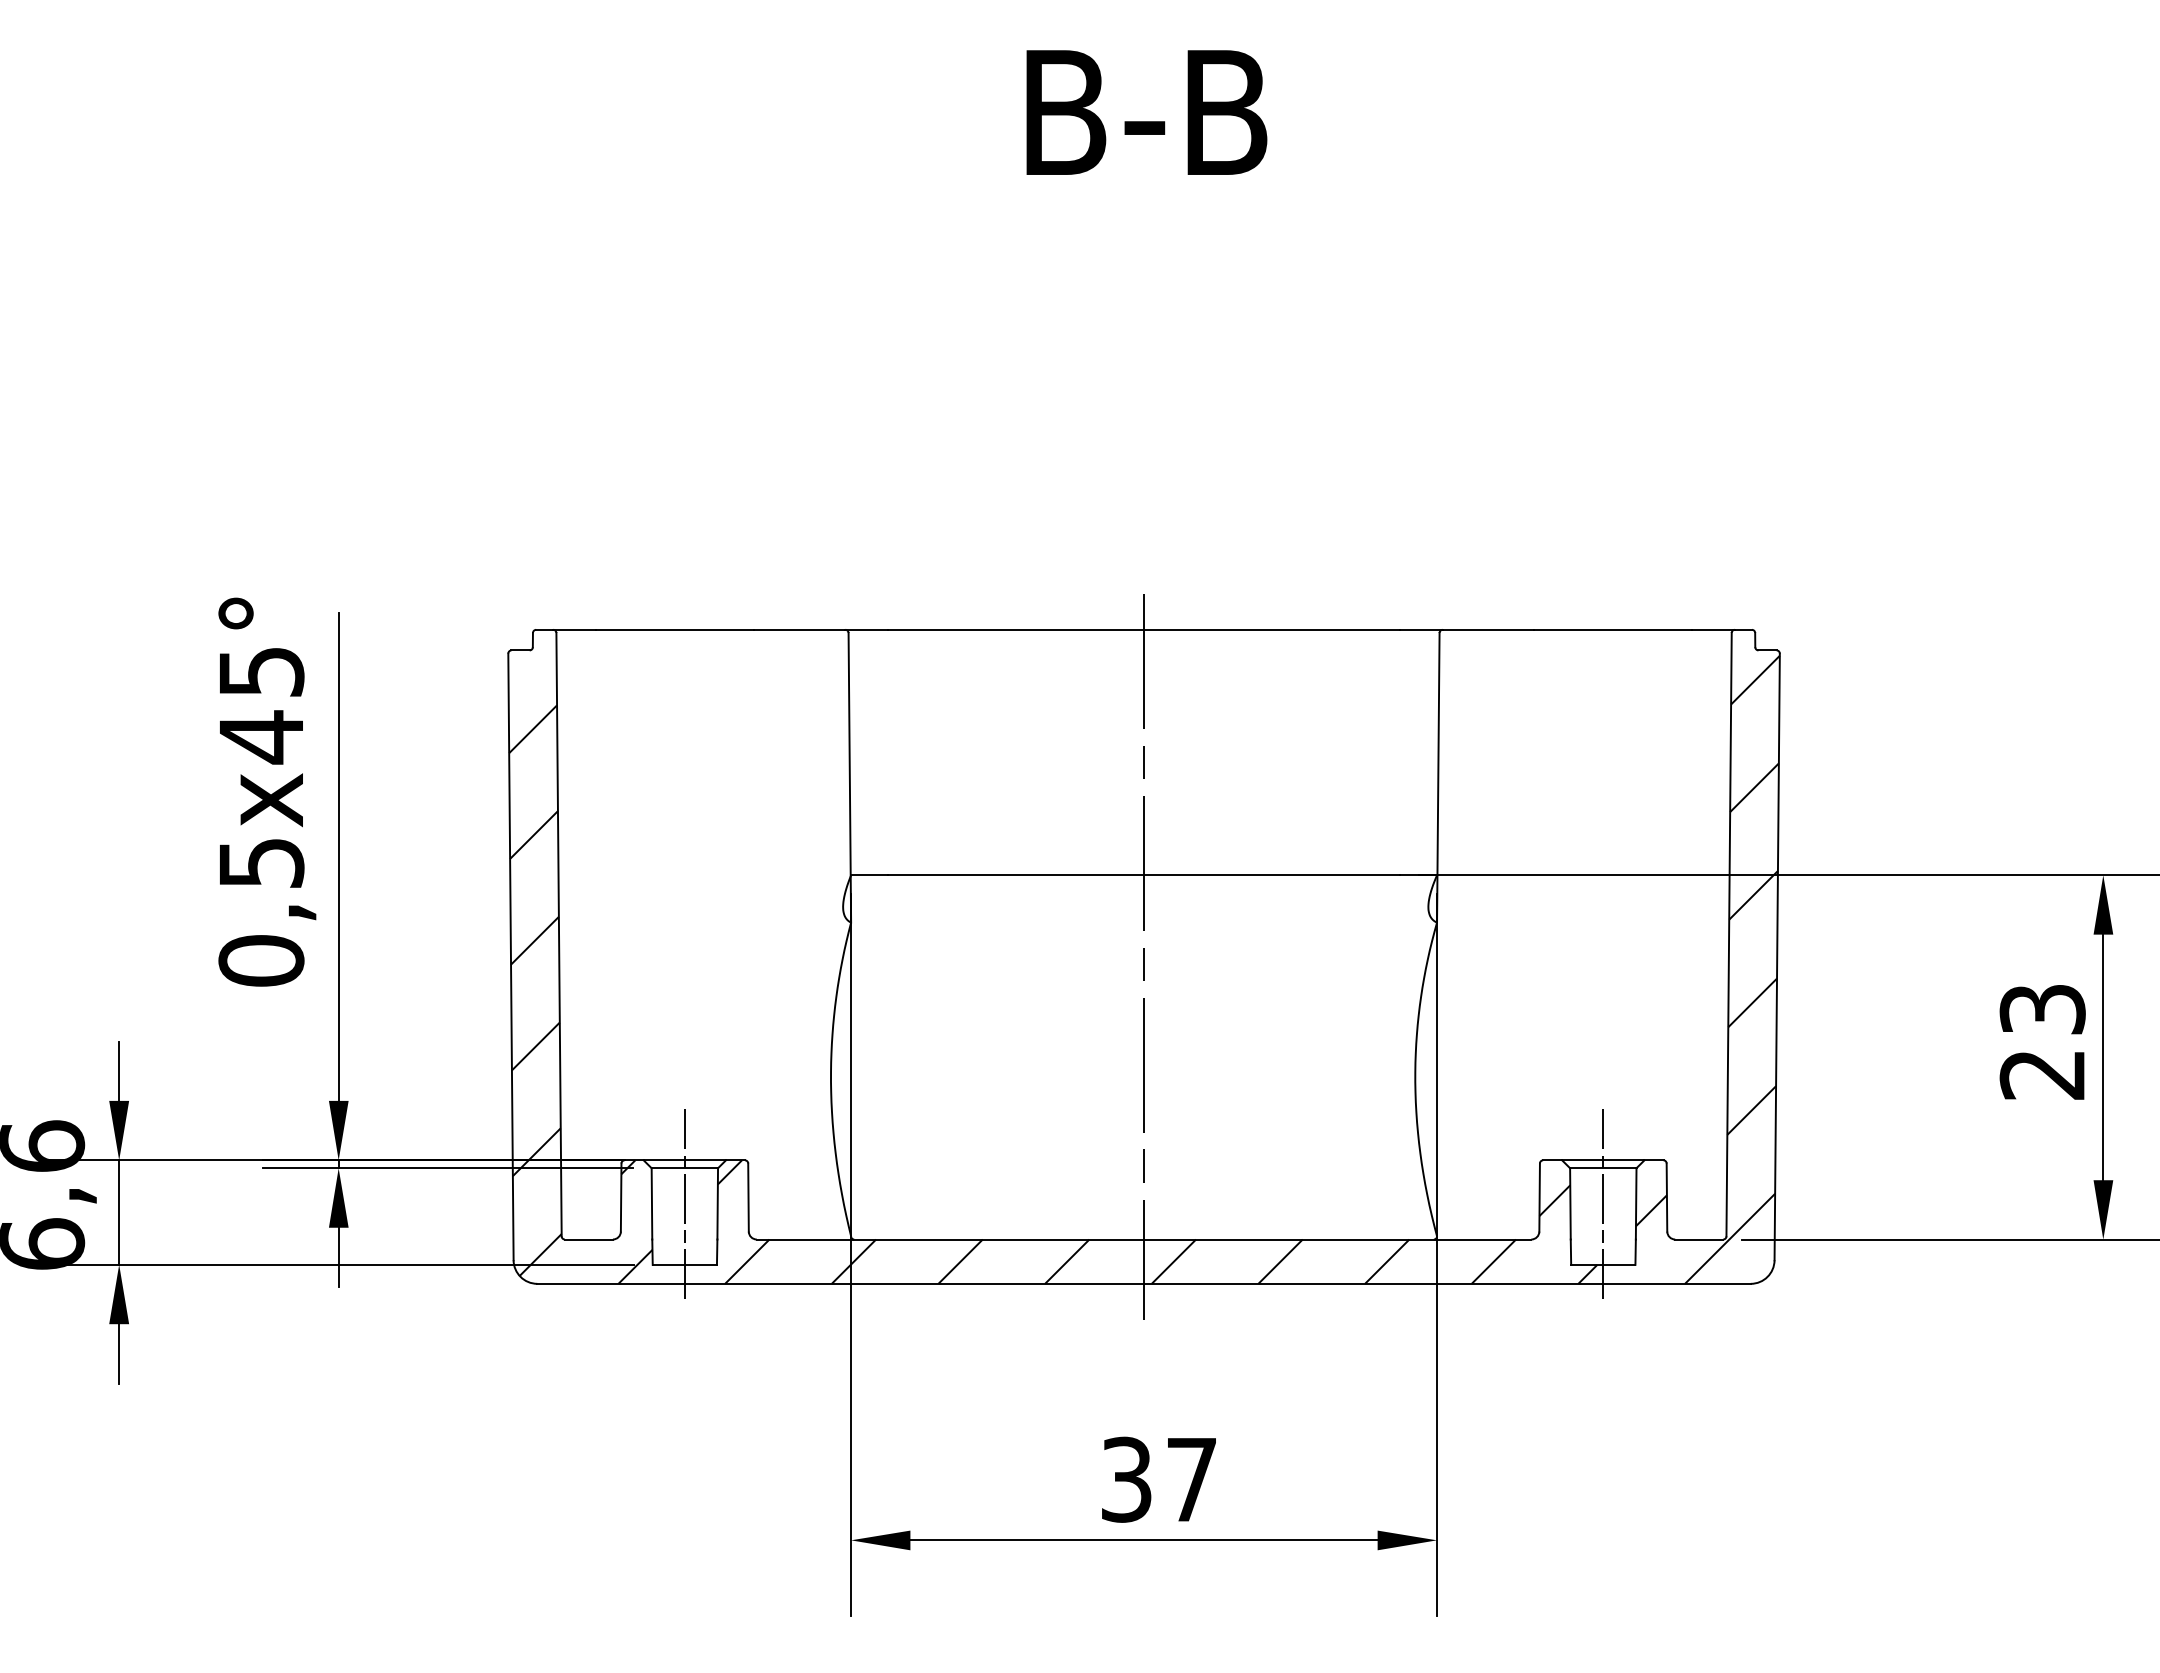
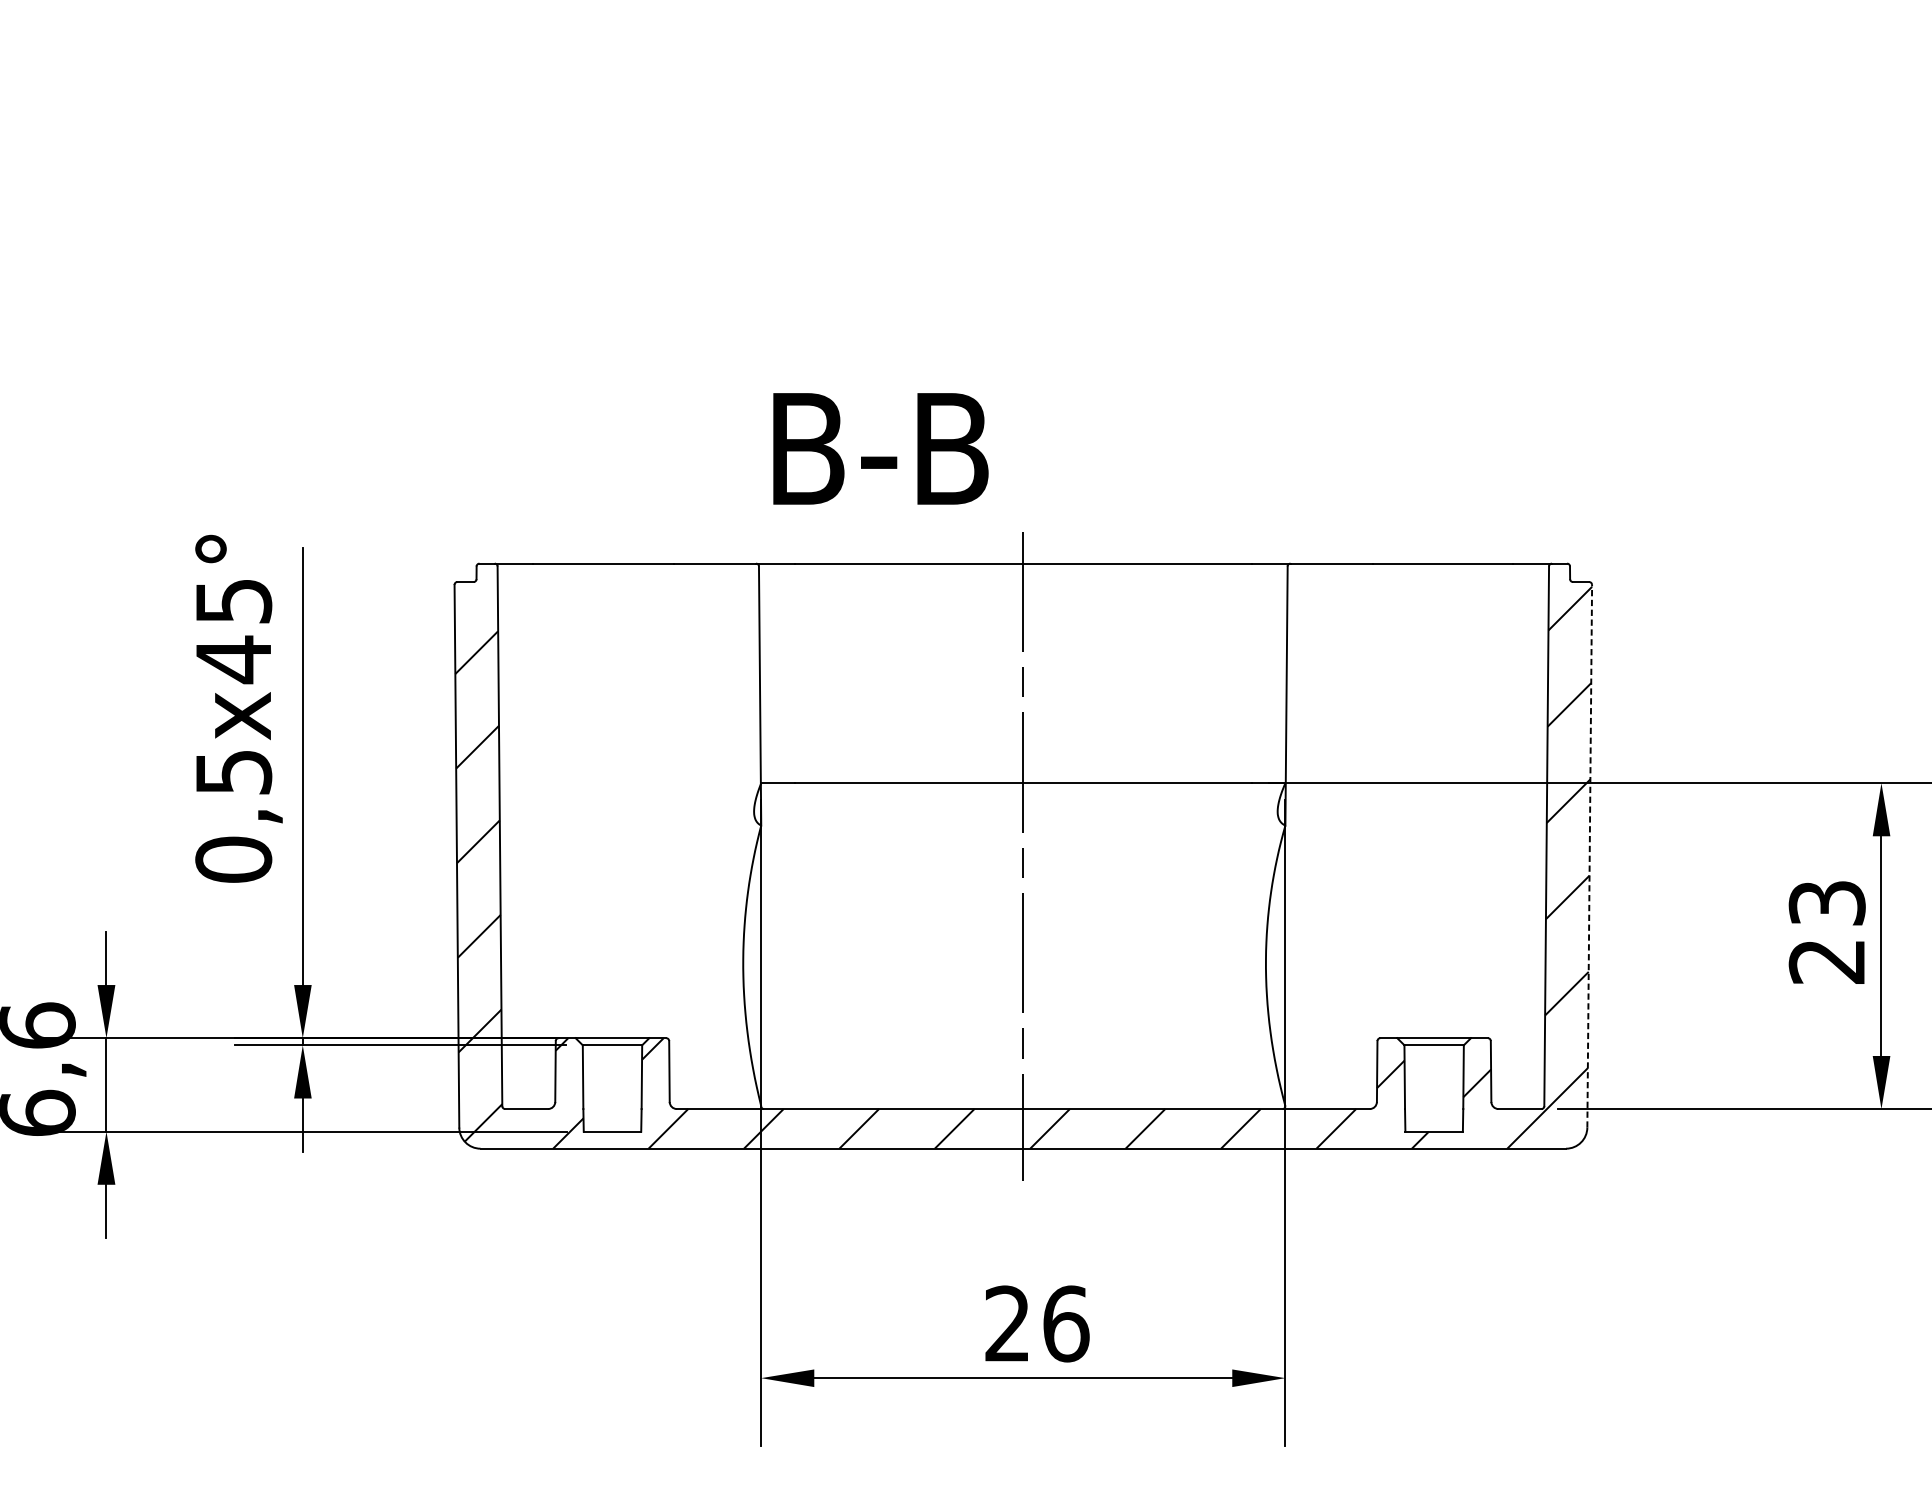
text: (1146, 112) -> (880, 448), moved
line: (1777, 956) -> (1589, 855), solid -> dashed
line: (684, 1203) -> (612, 1076), removed
line: (1603, 1203) -> (1434, 1076), removed
text: (1159, 1479) -> (1037, 1323), 37 -> 26

